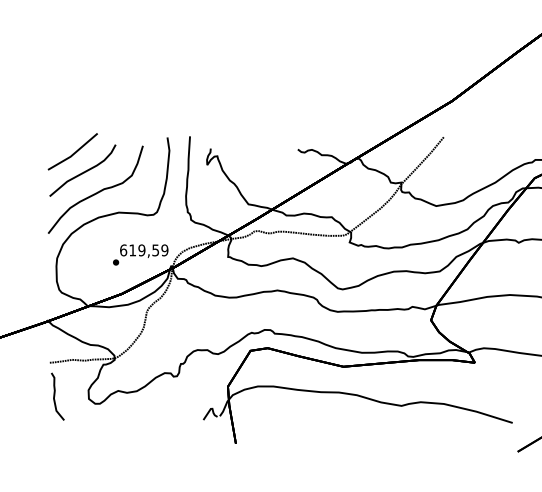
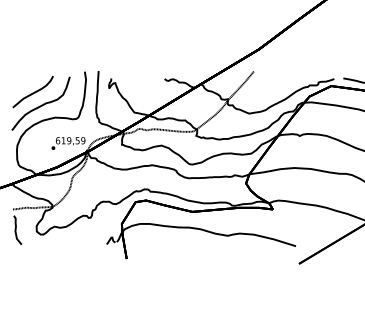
part: (72, 151) -> (26, 80), removed

